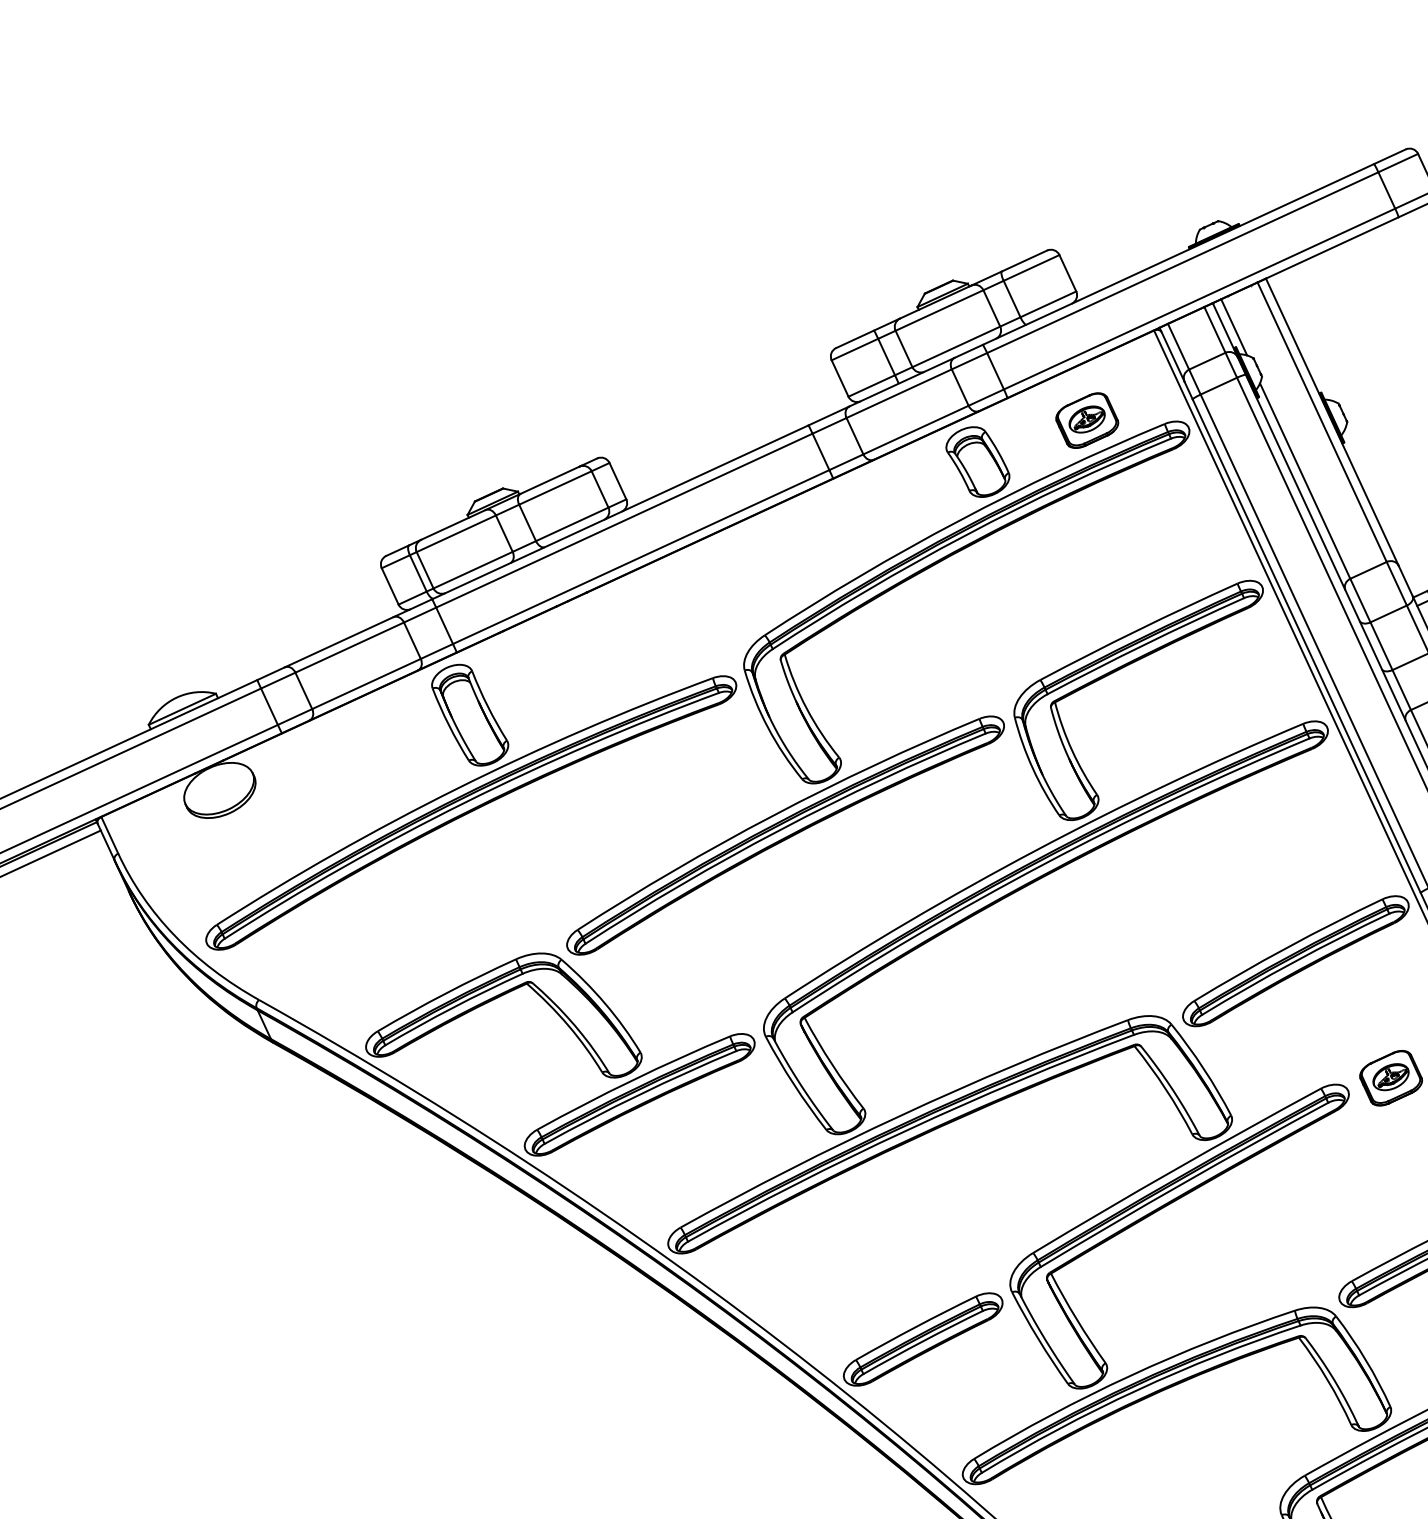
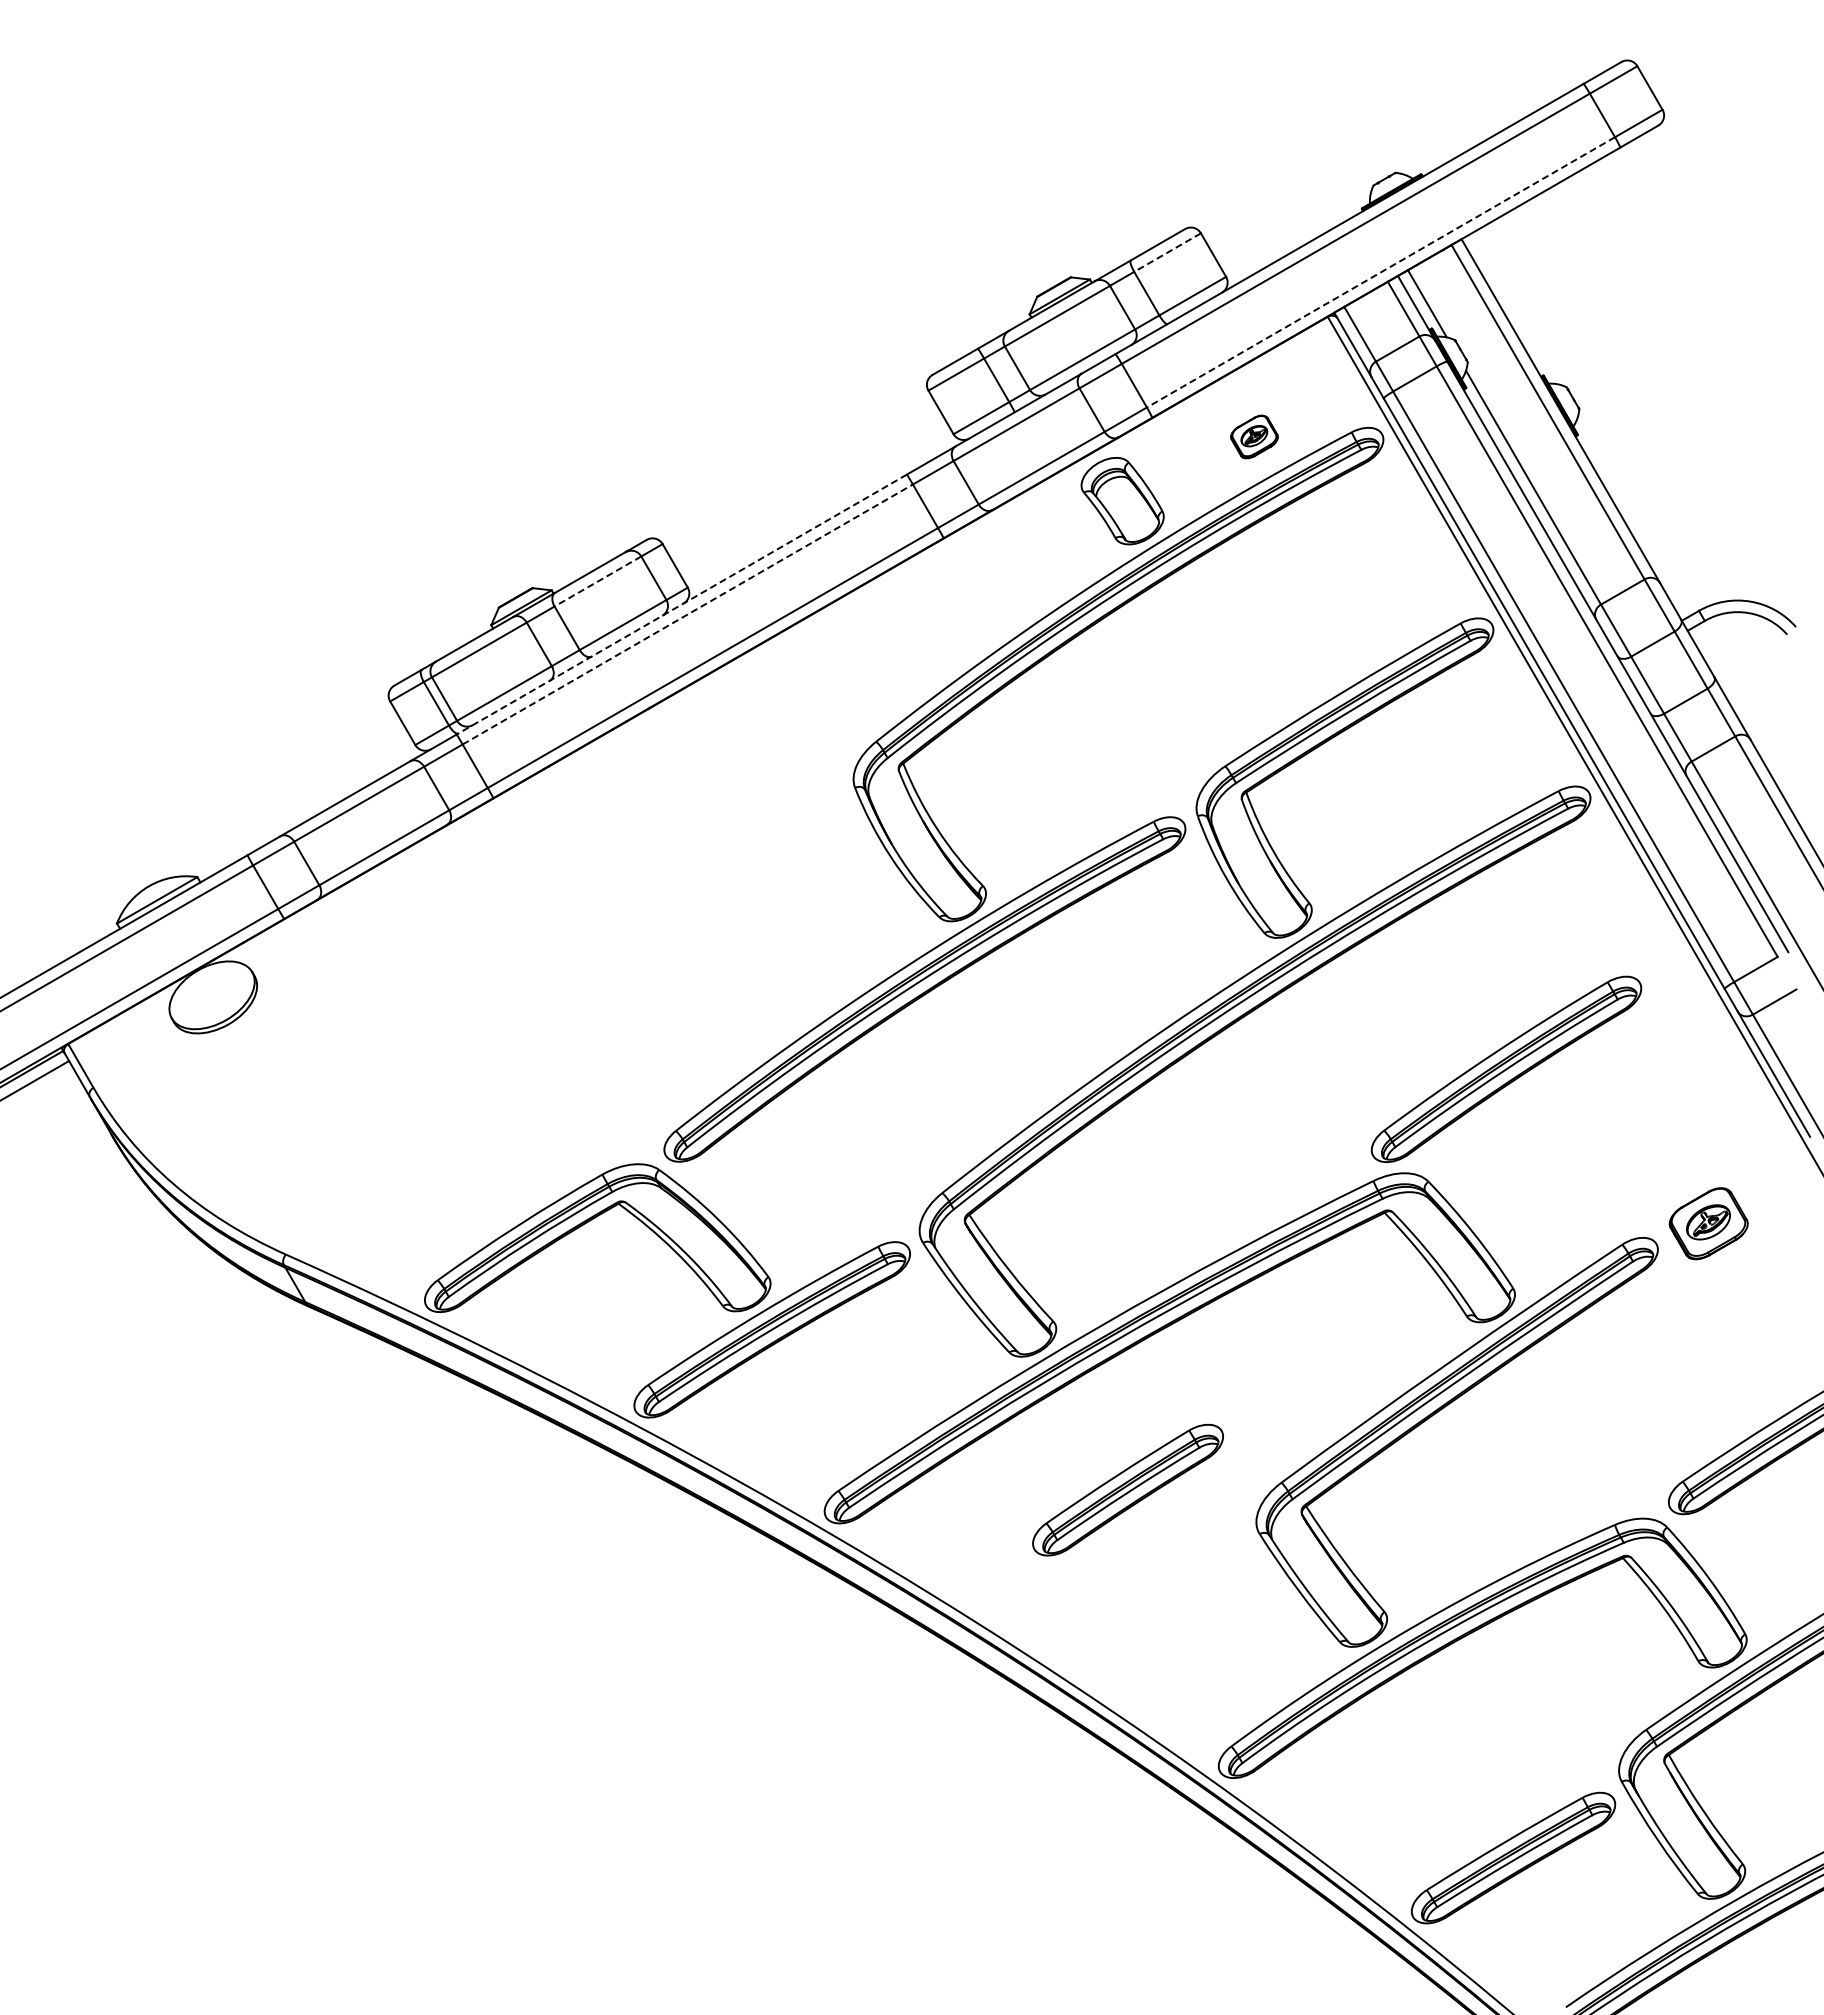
line: (1031, 267) -> (1167, 252), solid -> dashed
line: (1199, 299) -> (1380, 272), solid -> dashed
part: (1087, 420) -> (1254, 436), size x0.6
line: (555, 487) -> (597, 581), solid -> dashed
line: (620, 512) -> (681, 604), solid -> dashed
line: (624, 520) -> (687, 614), solid -> dashed
part: (471, 812) -> (529, 996), removed
part: (1295, 960) -> (1506, 1068), moved
part: (922, 1339) -> (1127, 1490), moved

